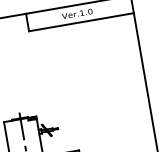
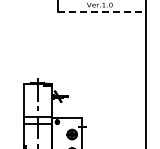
line: (81, 22) -> (102, 12), solid -> dashed

